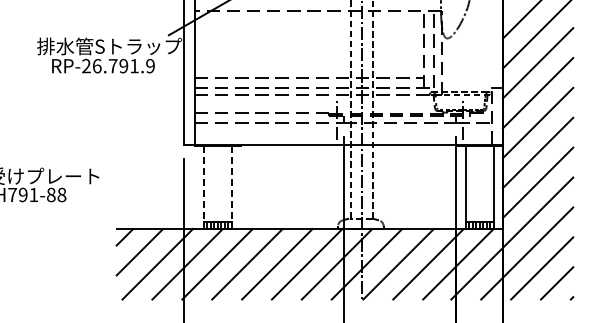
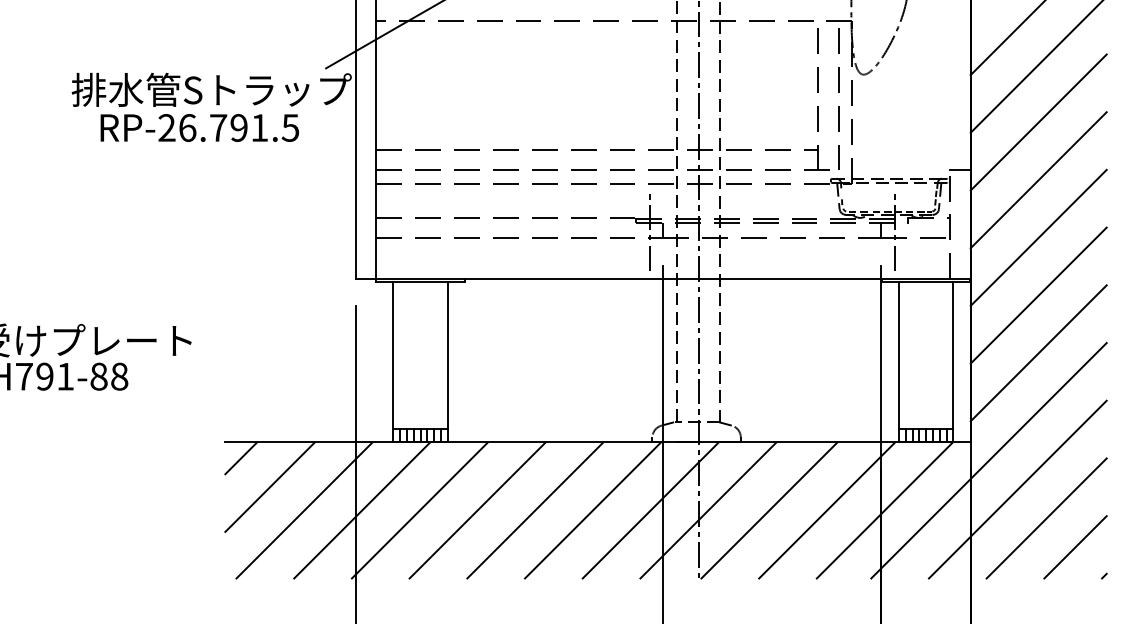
text: (150, 66) -> (290, 128), RP-26.791.9 -> RP-26.791.5
line: (203, 187) -> (392, 362), dashed -> solid
line: (231, 187) -> (446, 362), dashed -> solid

